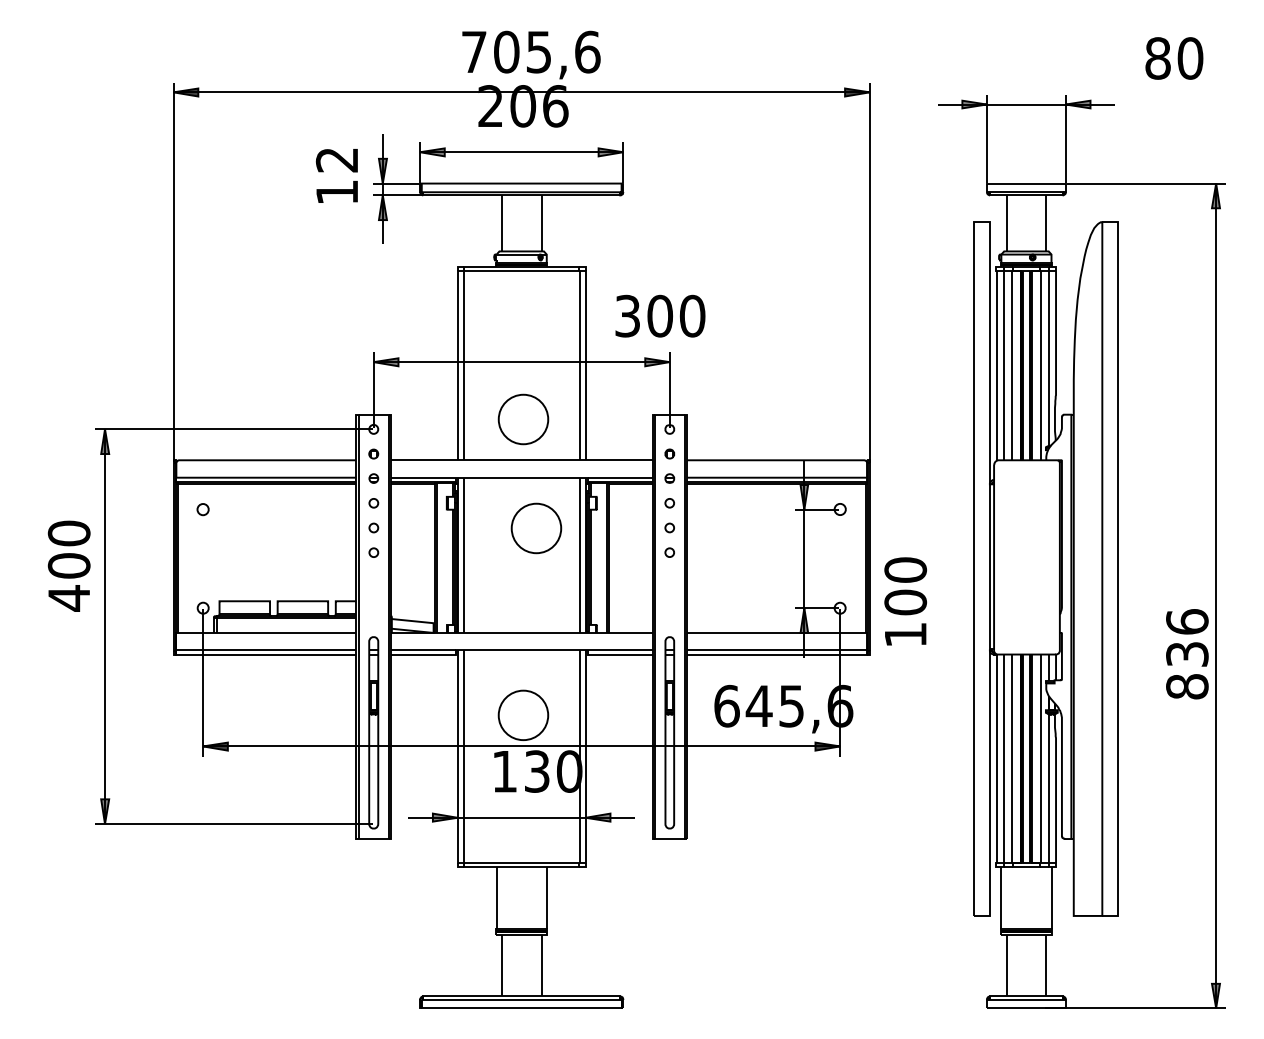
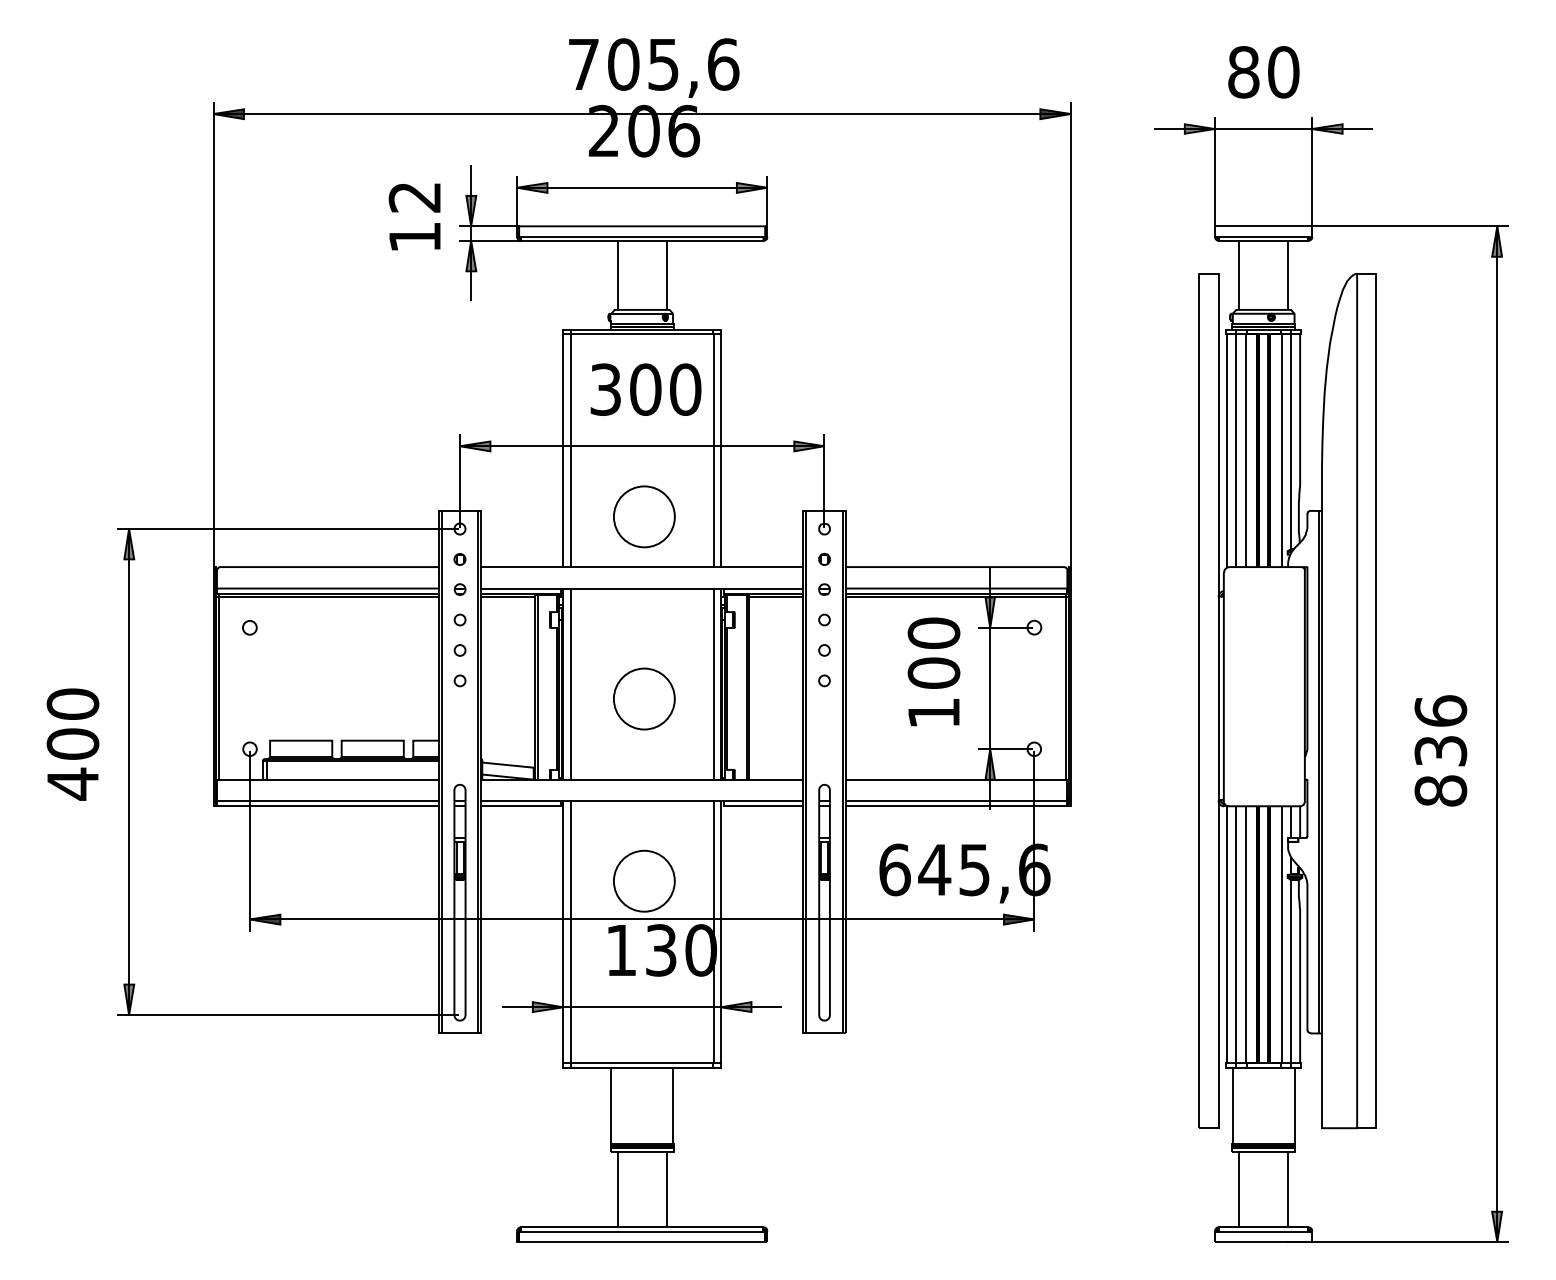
text: (1174, 58) -> (1263, 72), moved
text: (660, 316) -> (645, 389), moved
circle: (536, 528) -> (644, 698), moved
text: (68, 566) -> (72, 744), moved
text: (905, 601) -> (933, 671), moved
text: (1187, 653) -> (1440, 750), moved

